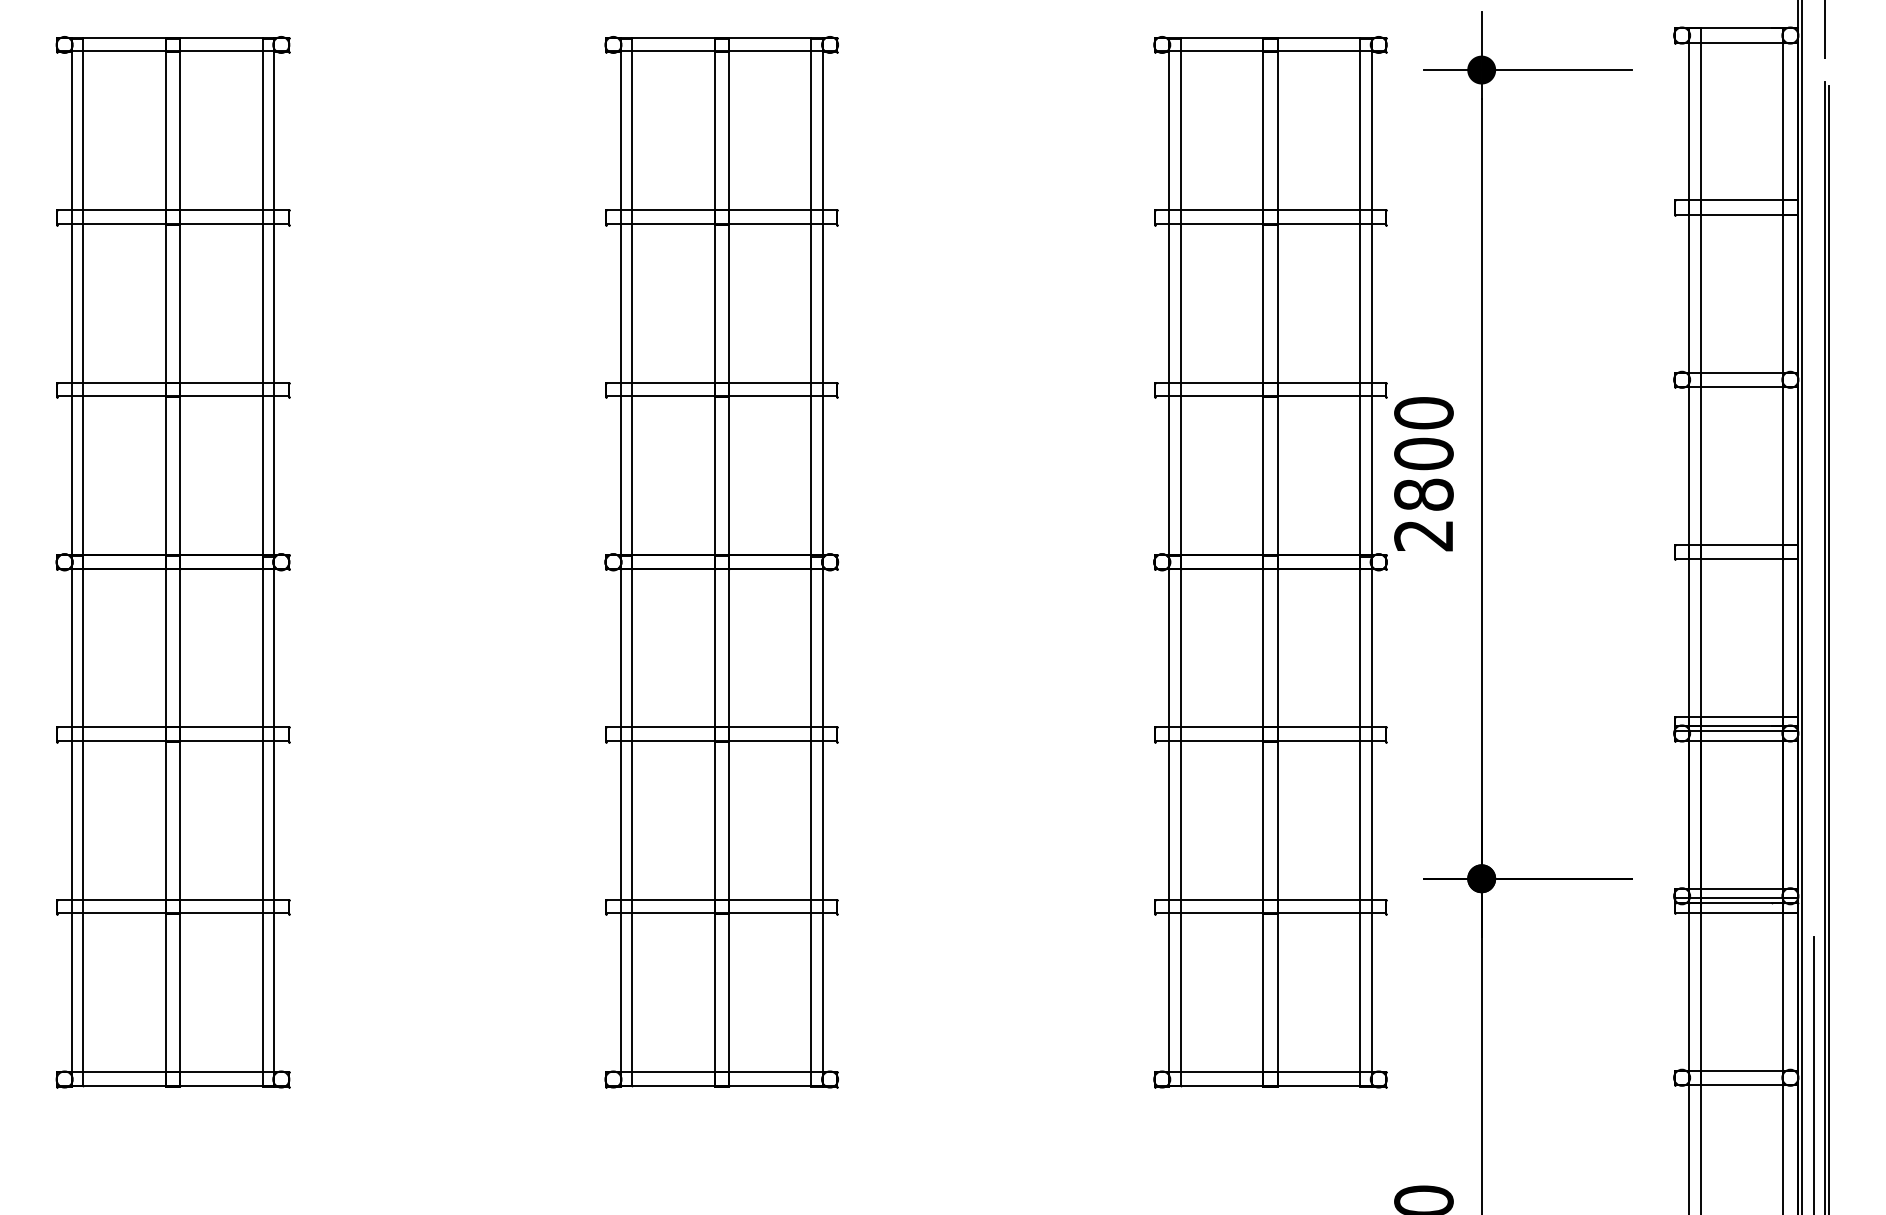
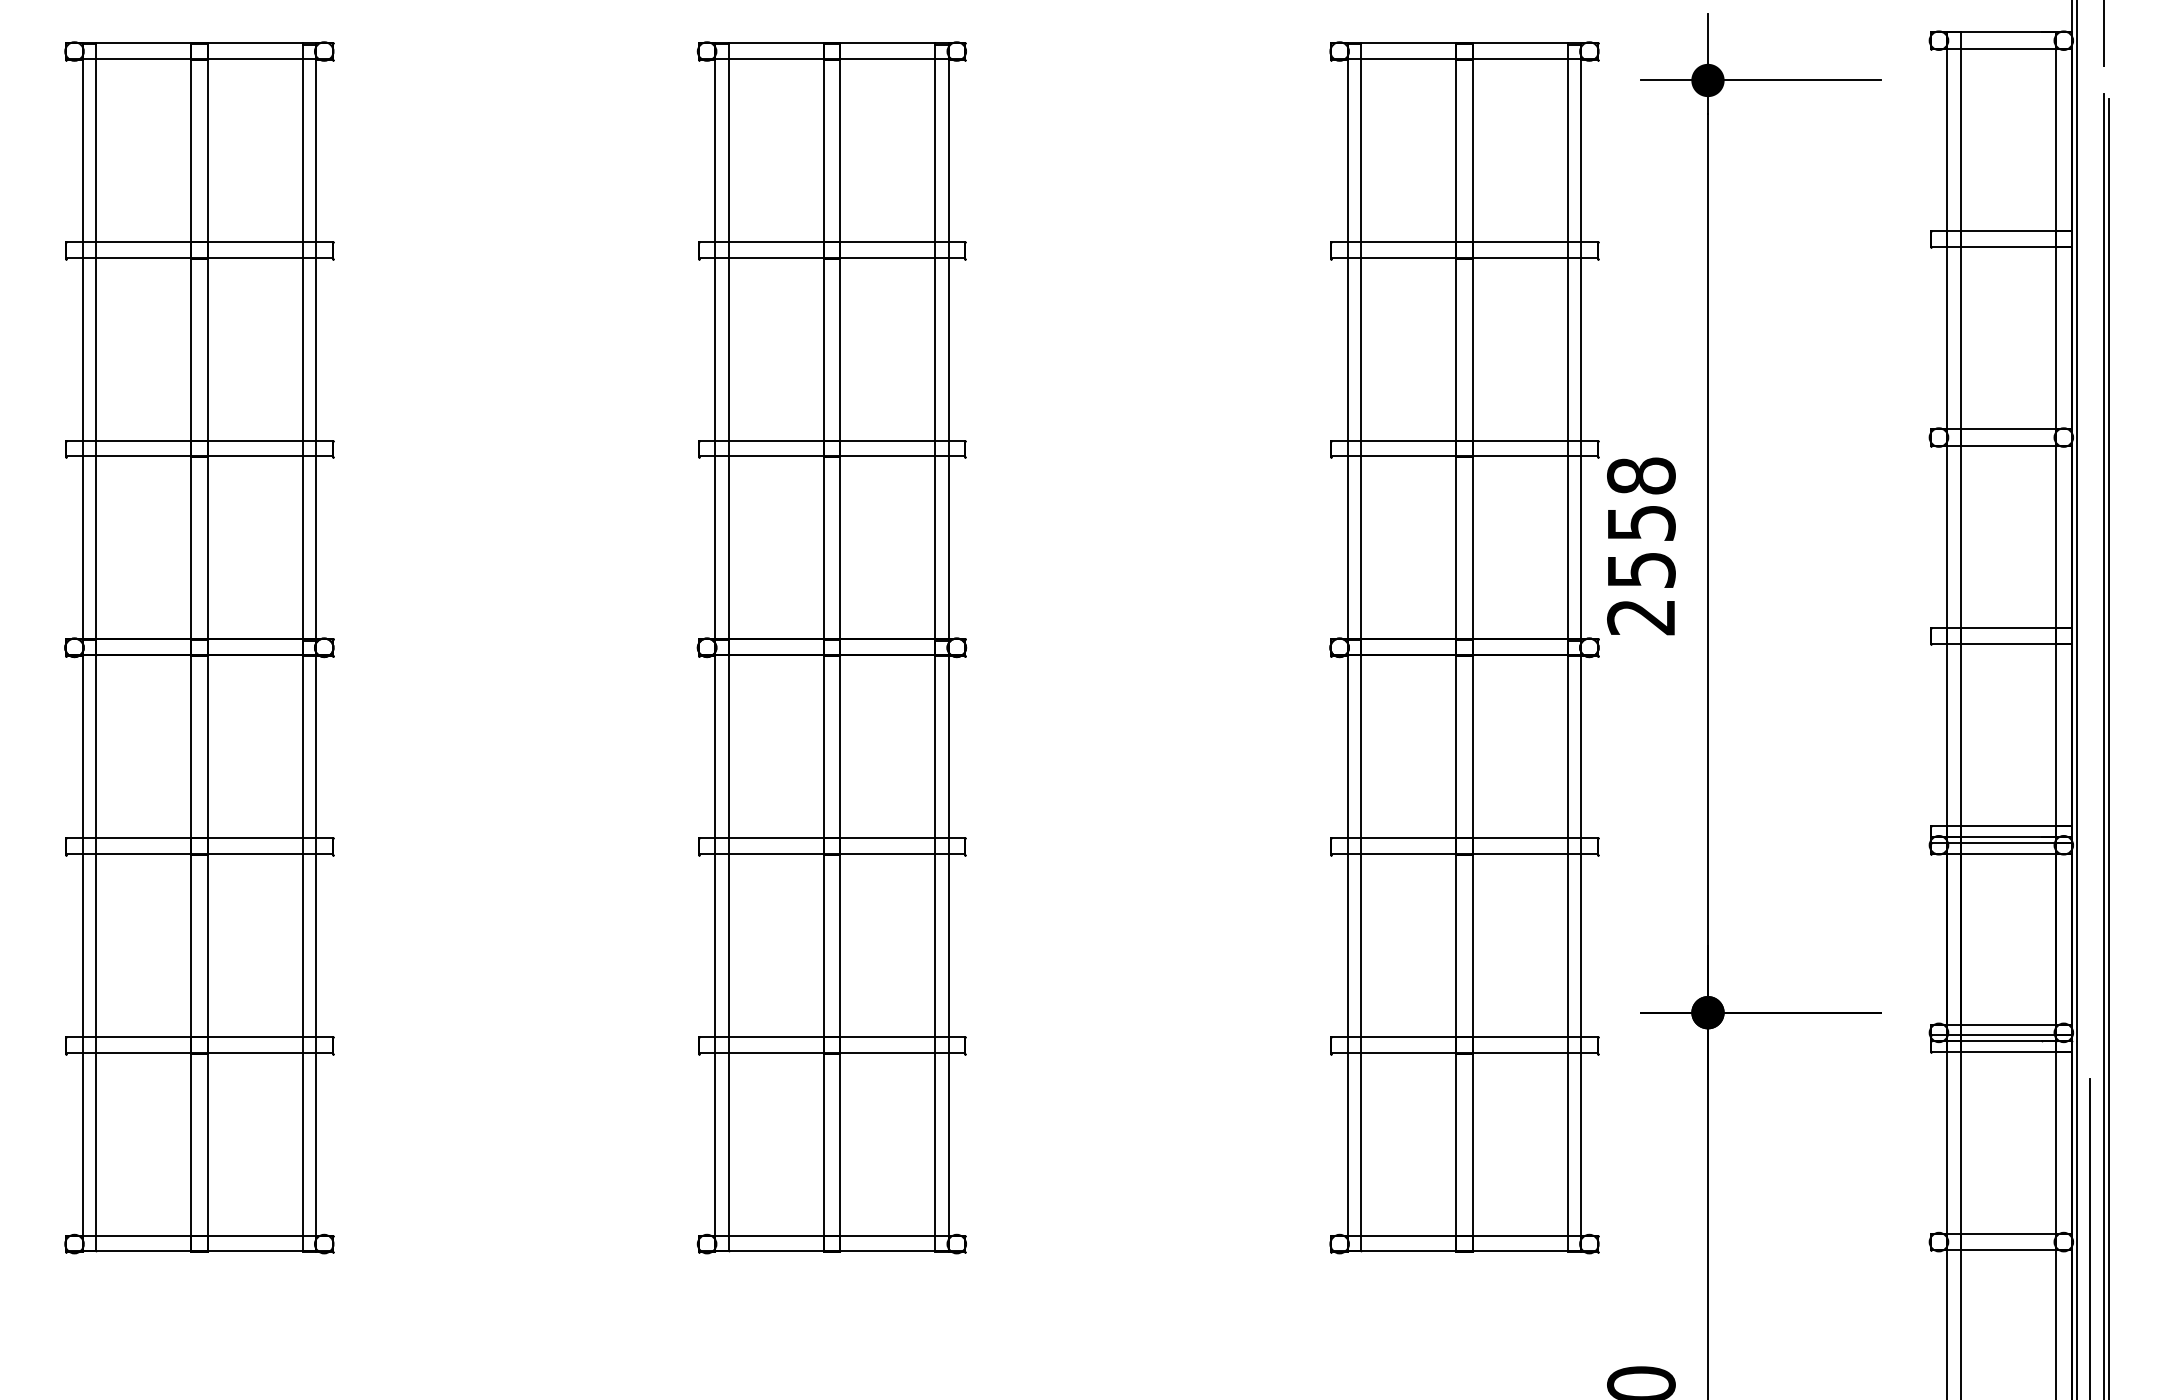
text: (1424, 453) -> (1641, 522), 2800 -> 2558

